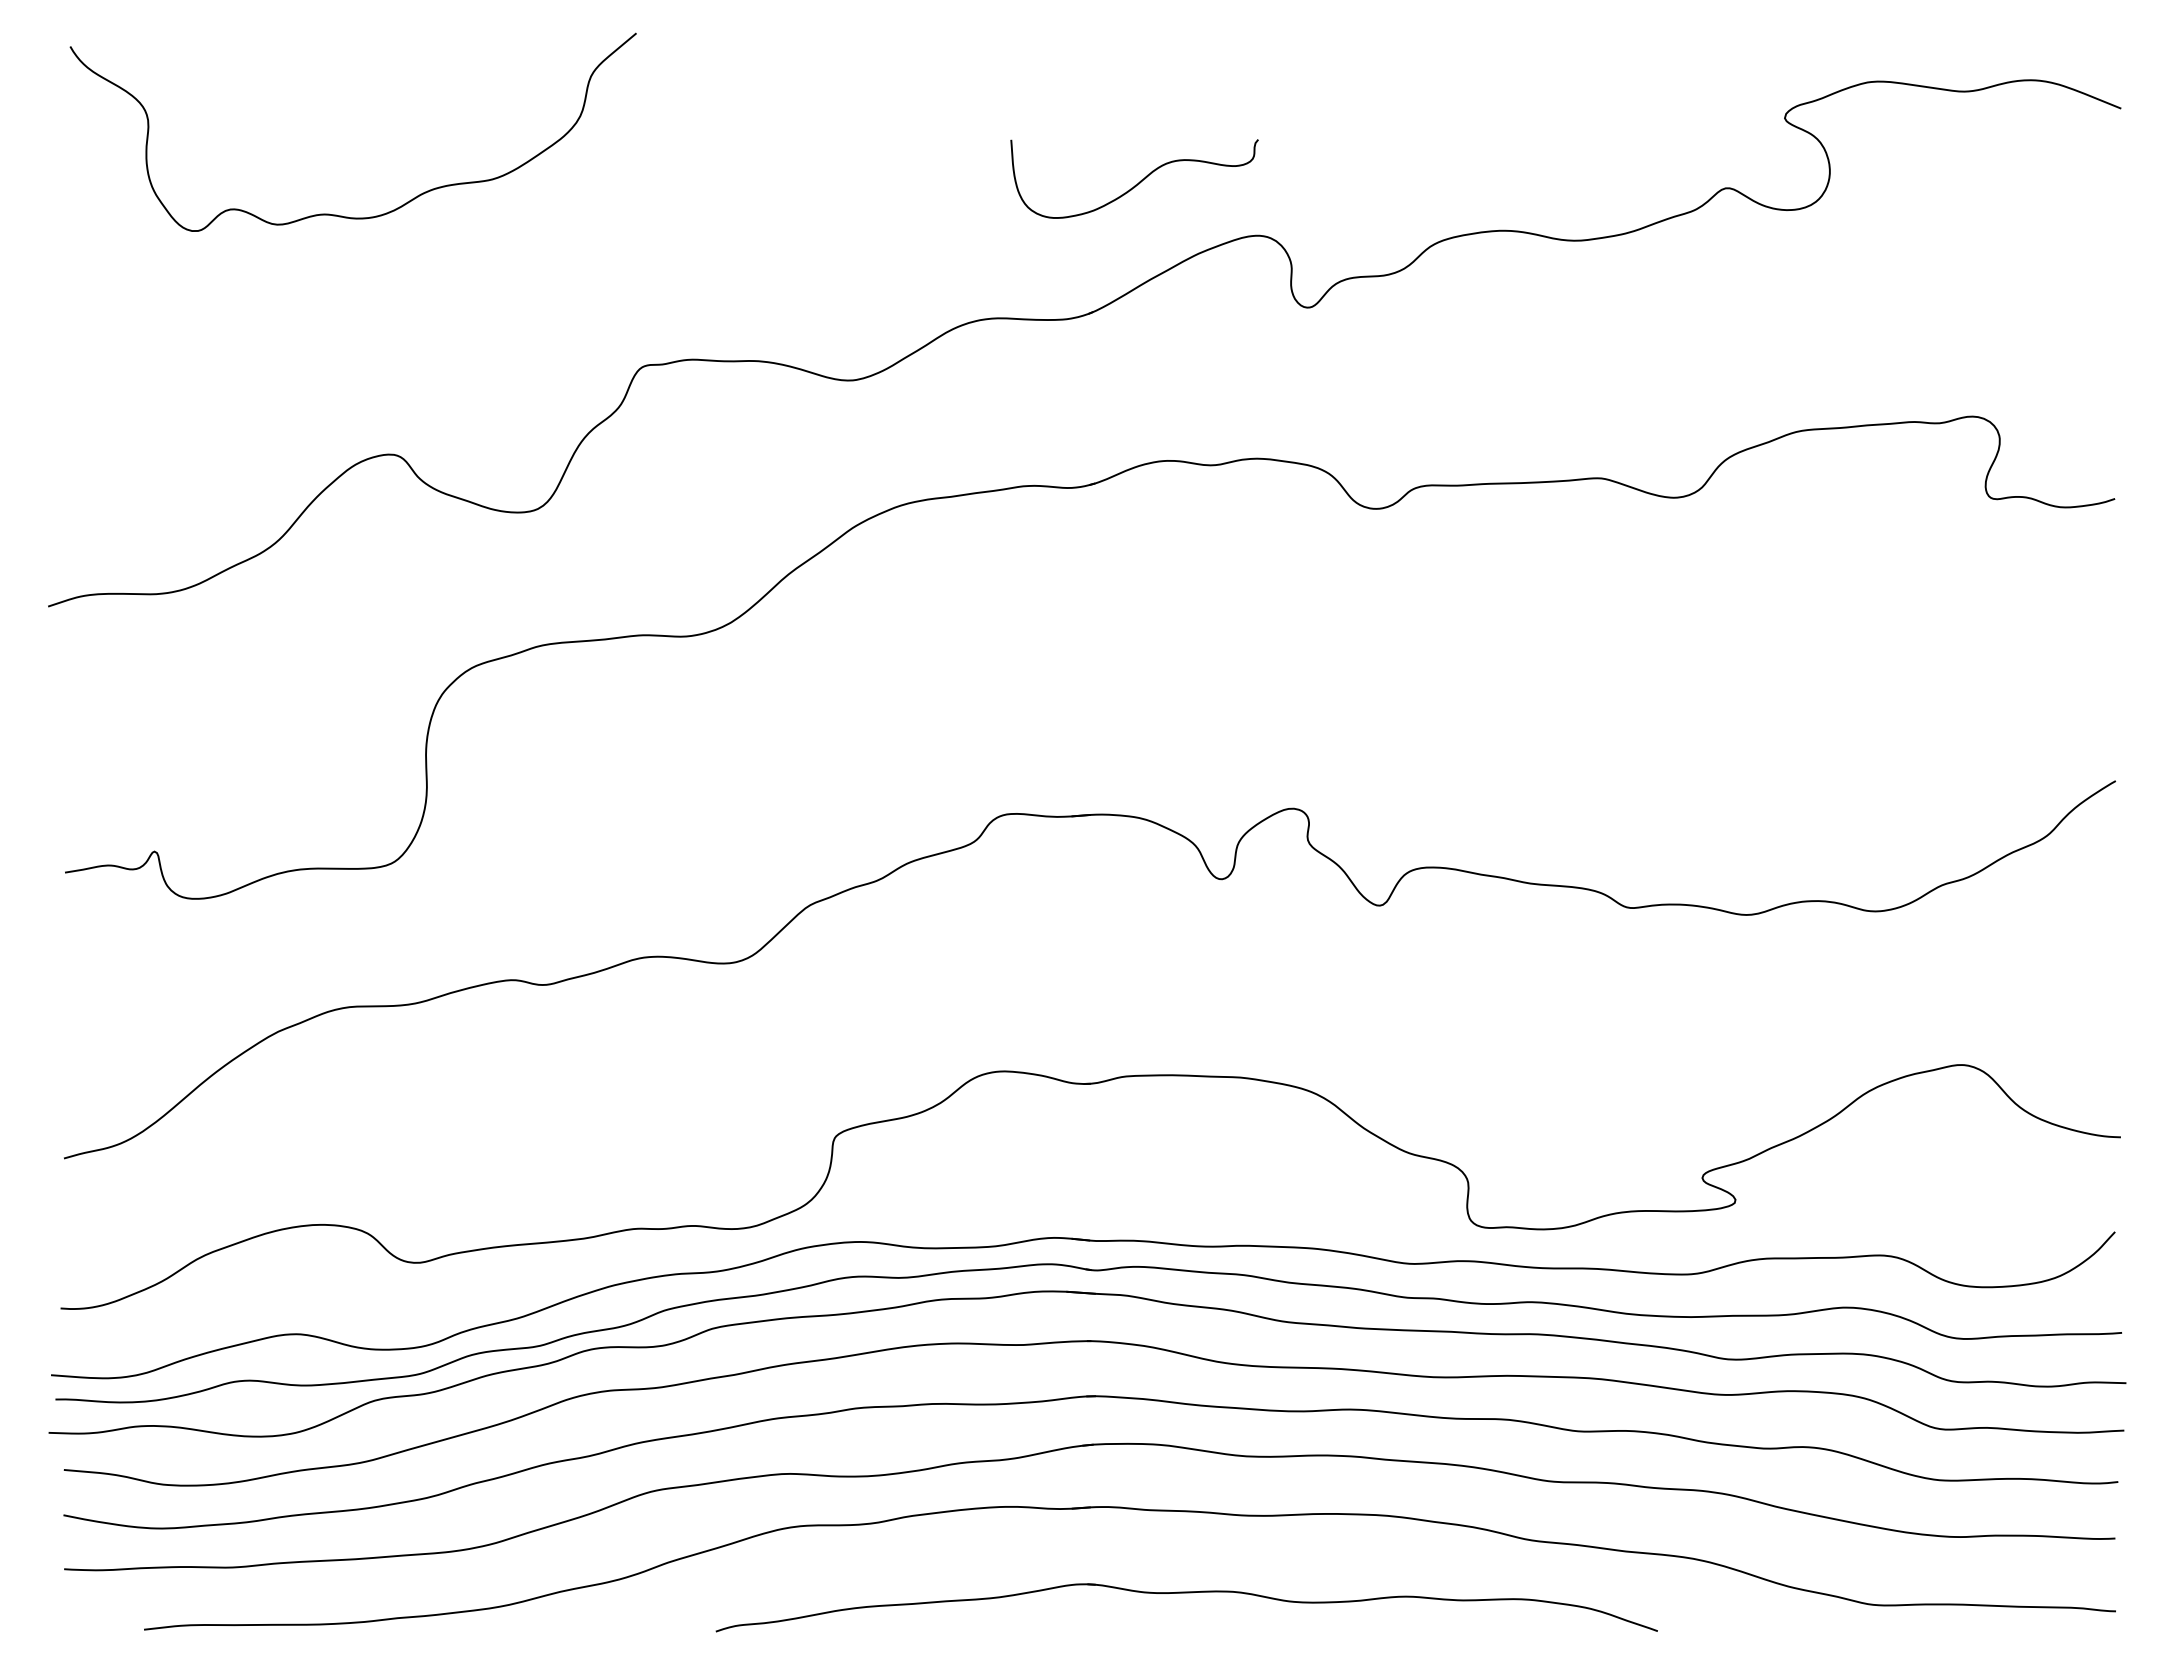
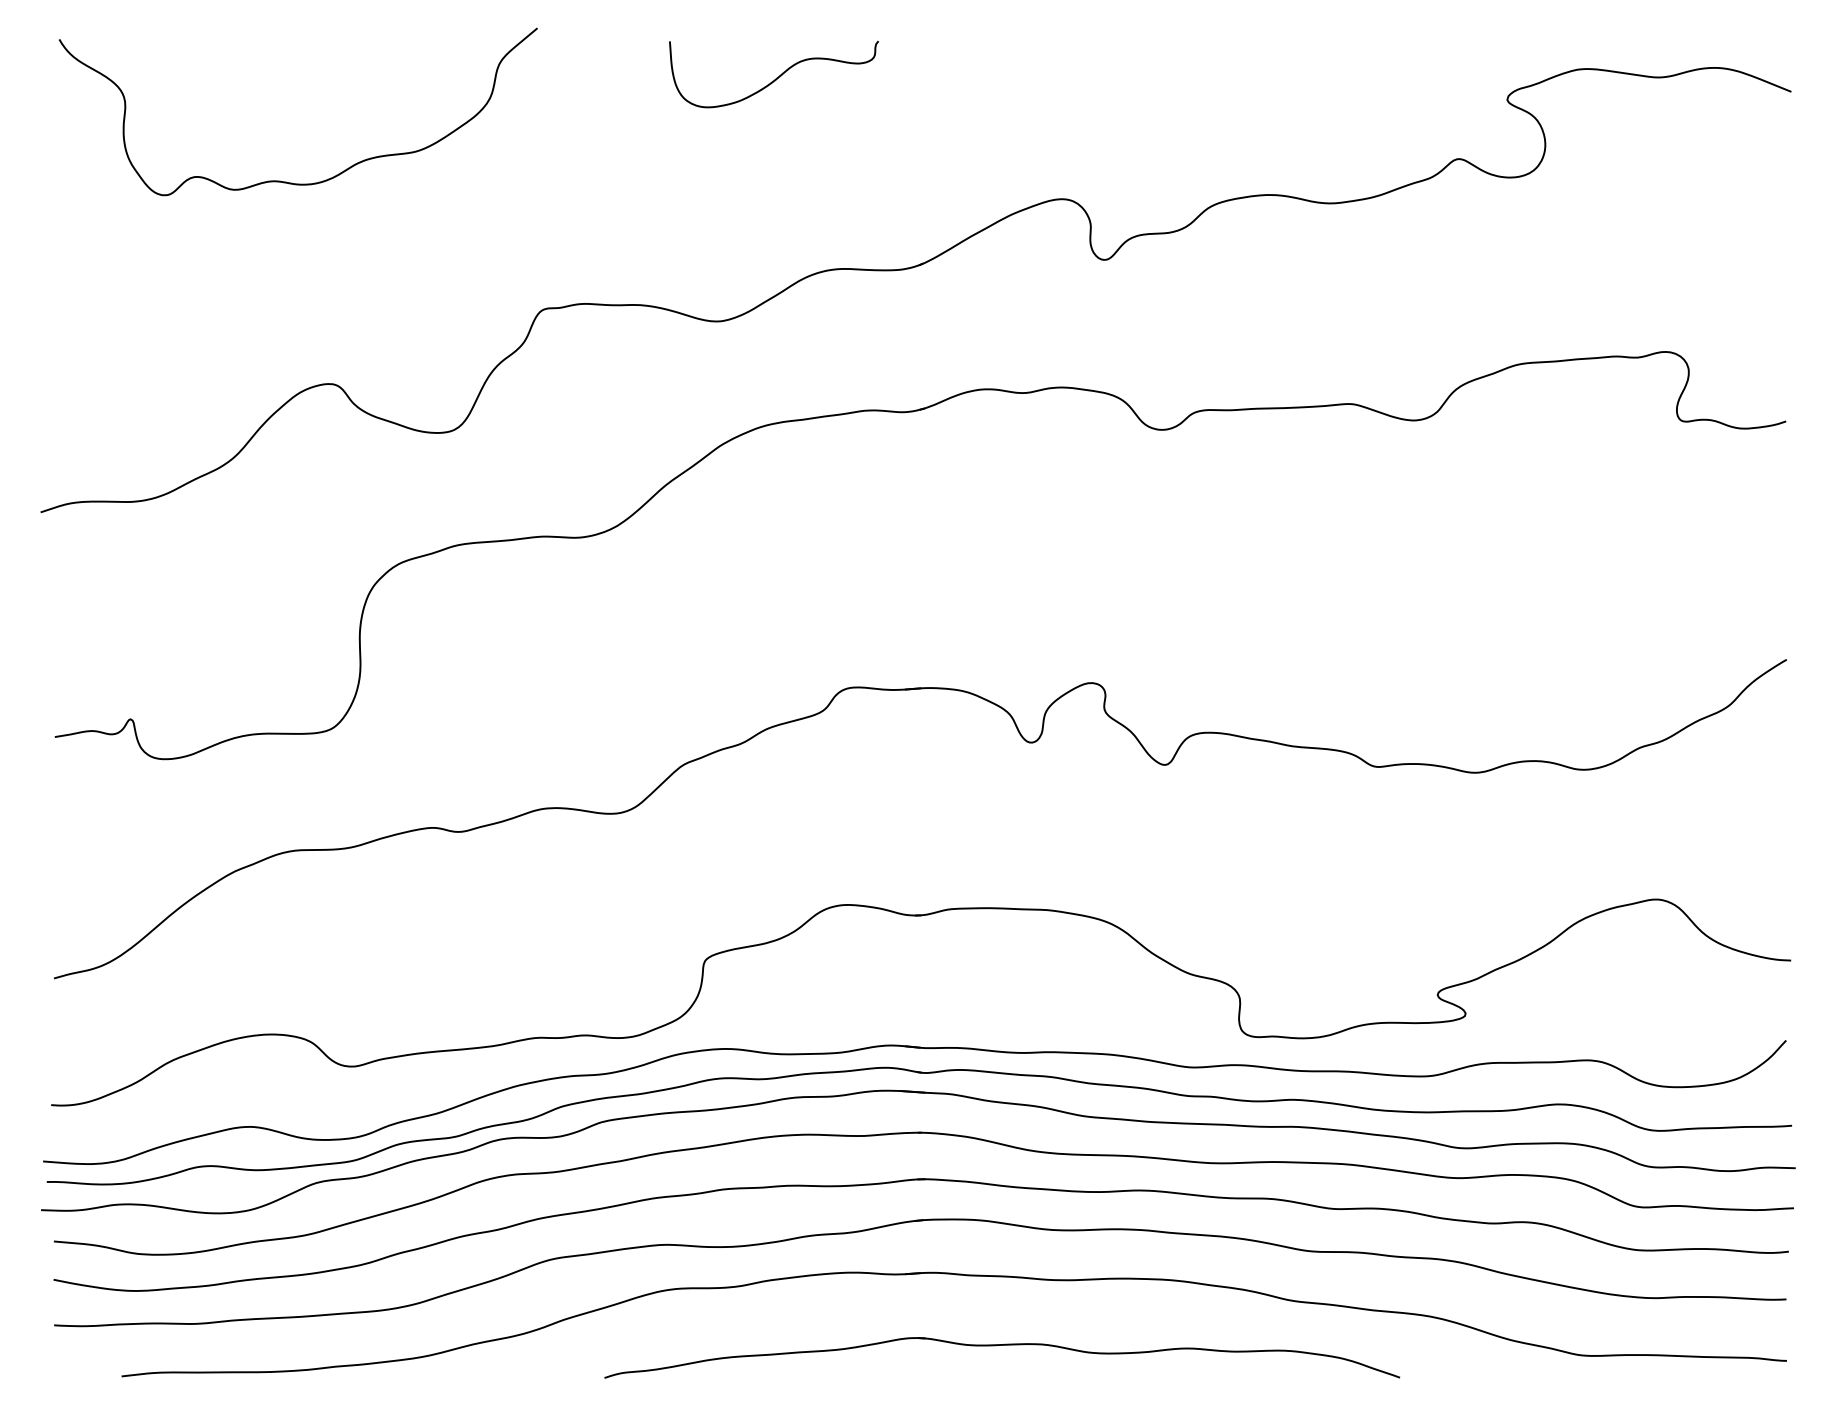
curve: (1138, 182) -> (777, 77), moved

